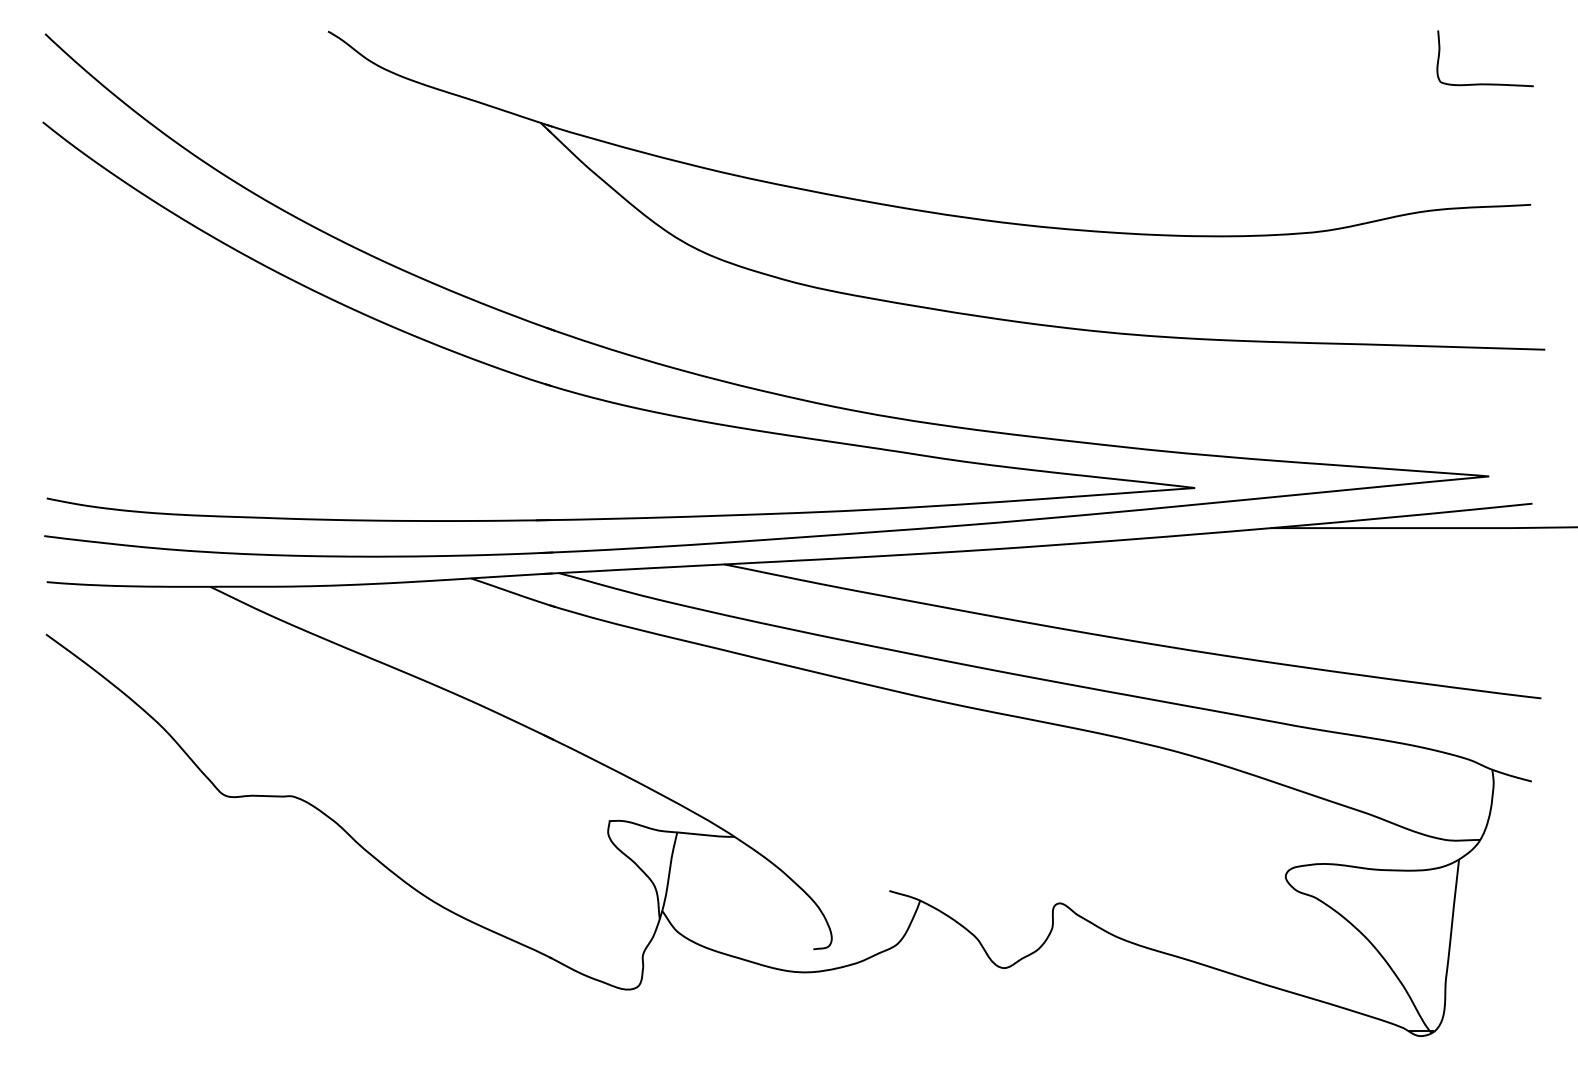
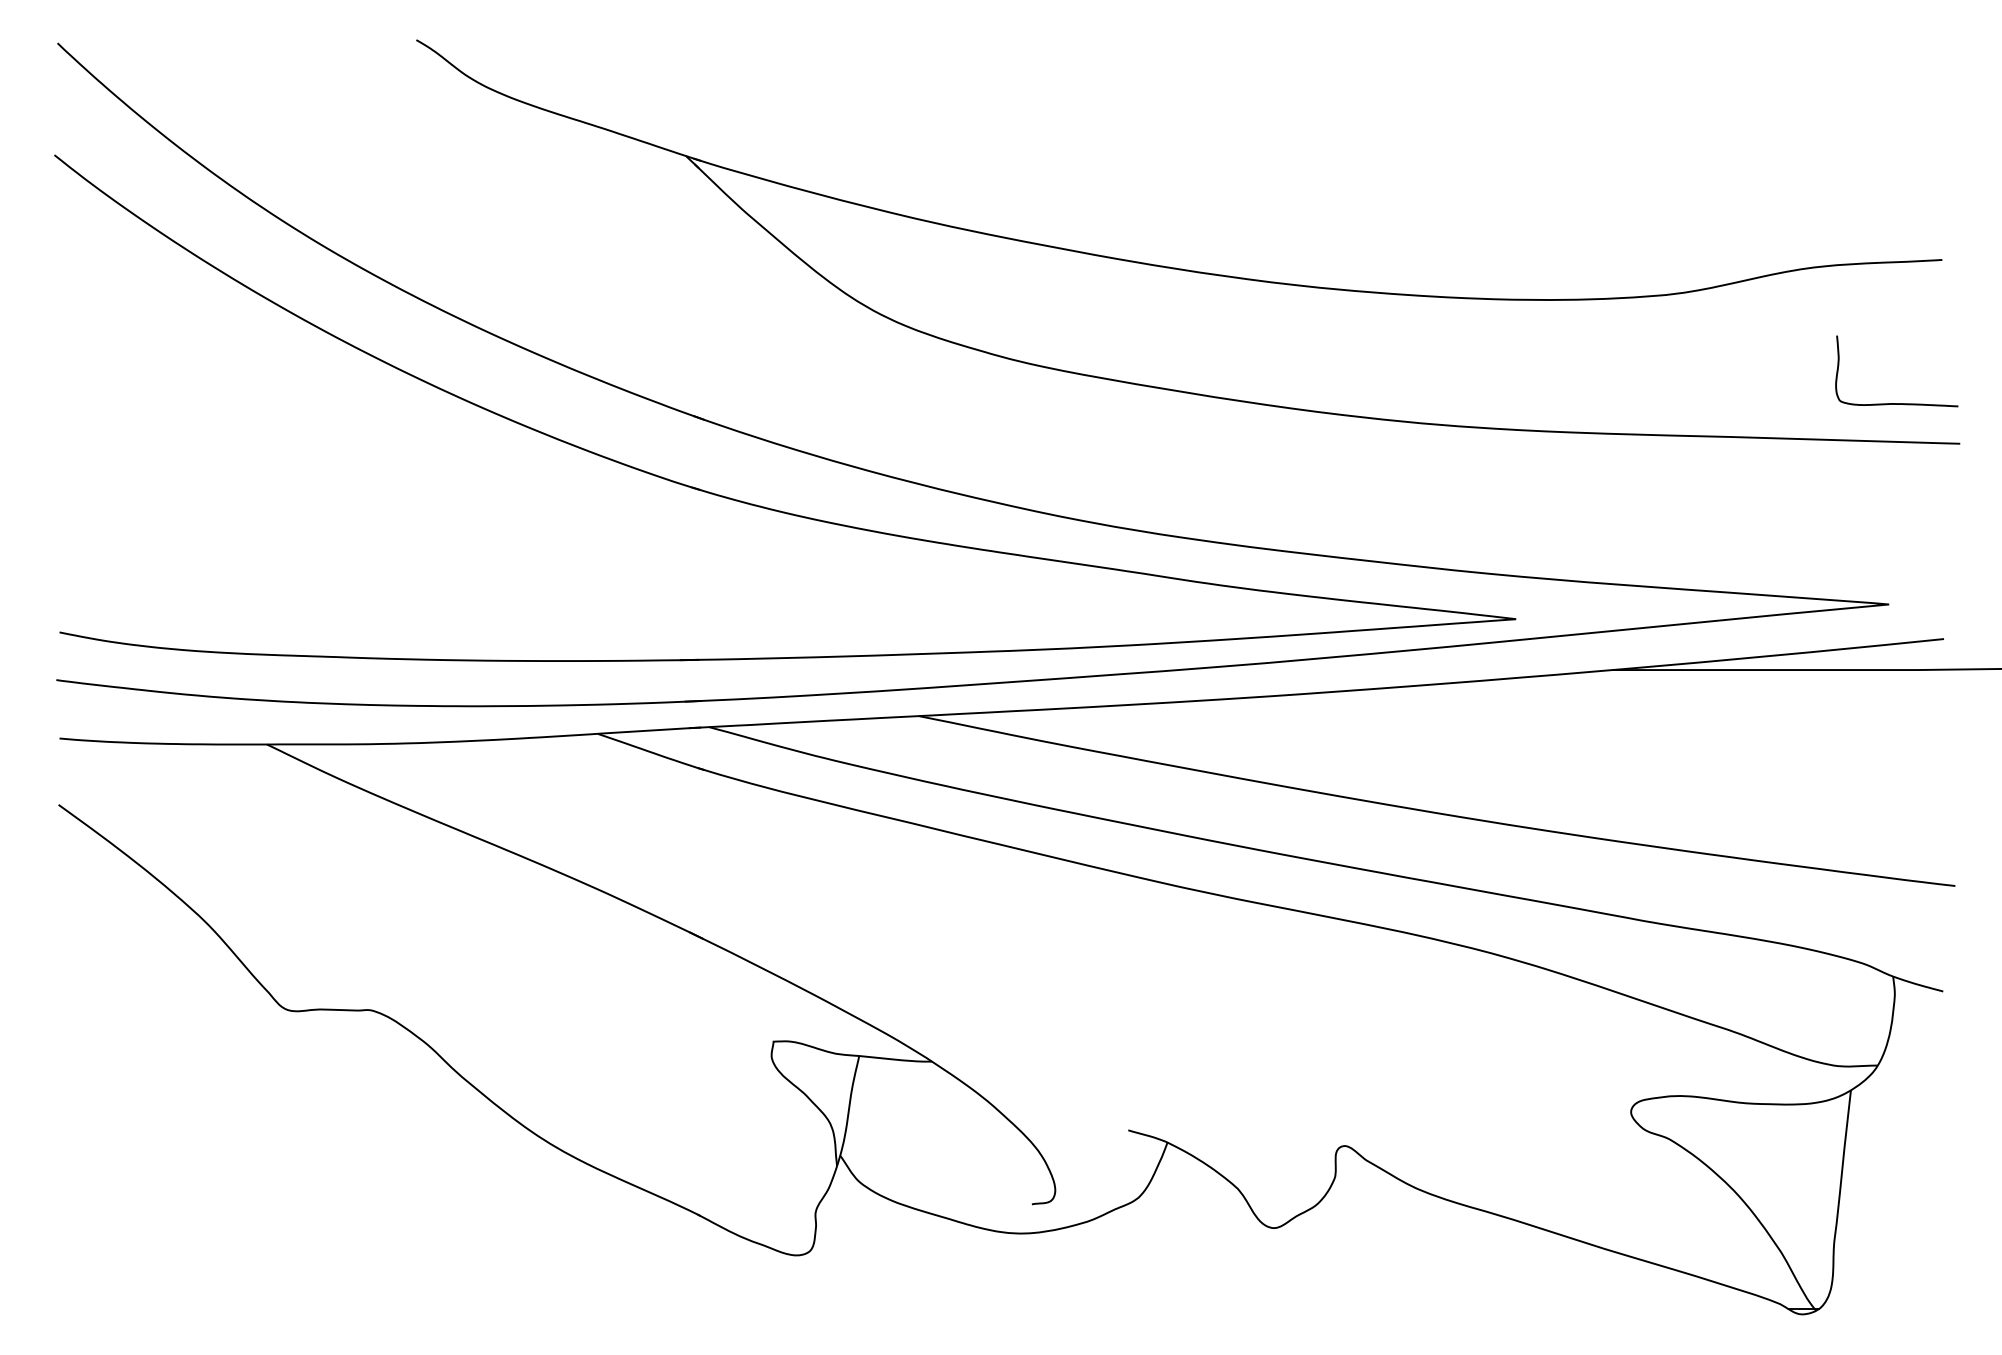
curve: (1484, 83) -> (1895, 402), moved

